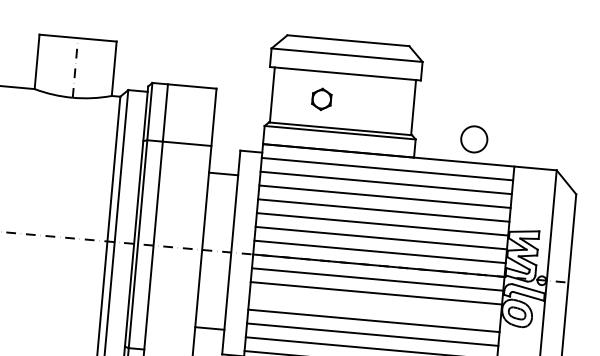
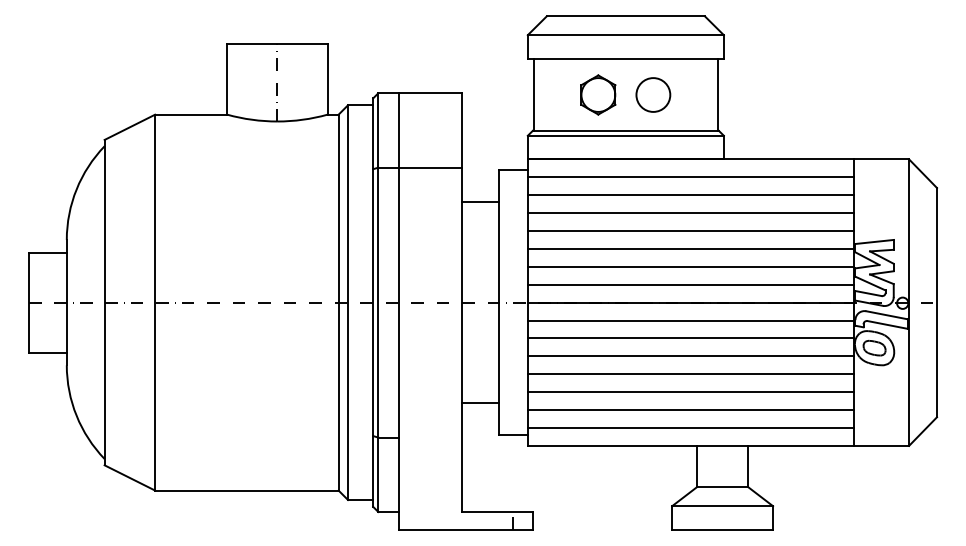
part: (321, 99) -> (598, 94), size x1.43
circle: (474, 139) -> (653, 94), moved
line: (374, 307) -> (690, 356), added

